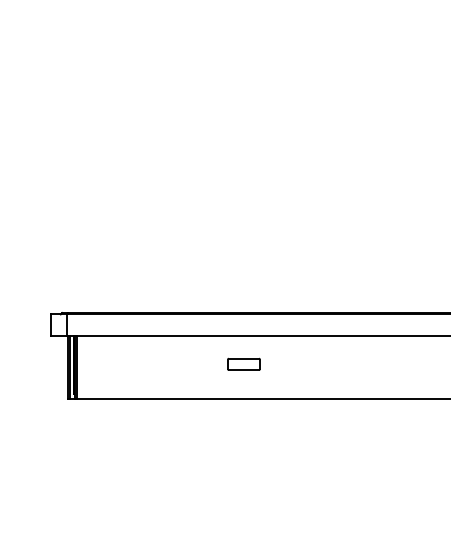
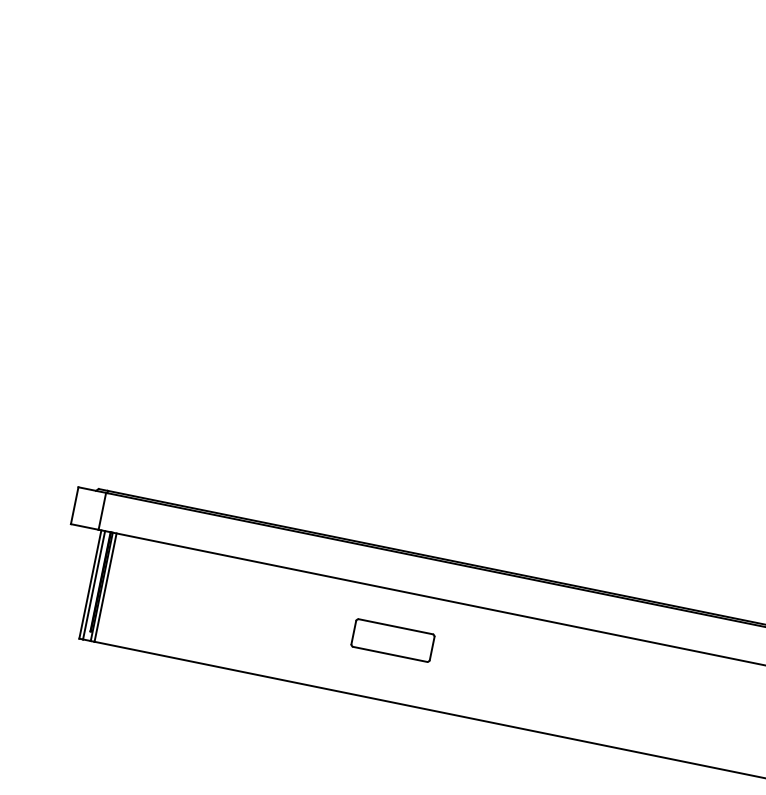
part: (243, 364) -> (392, 640), size x1.43

